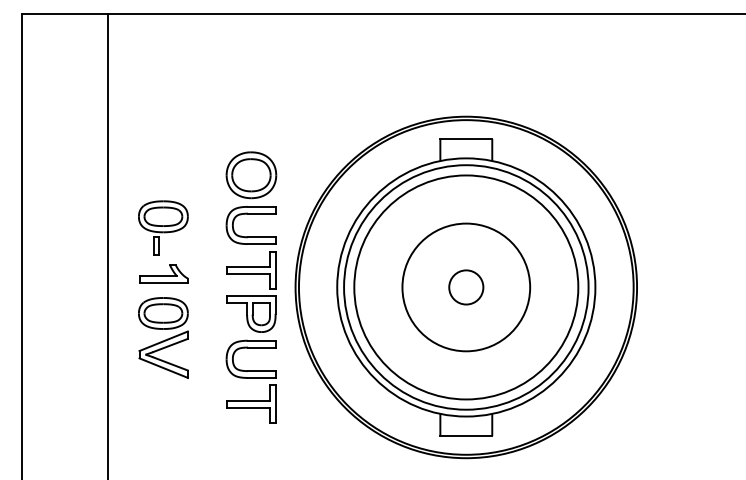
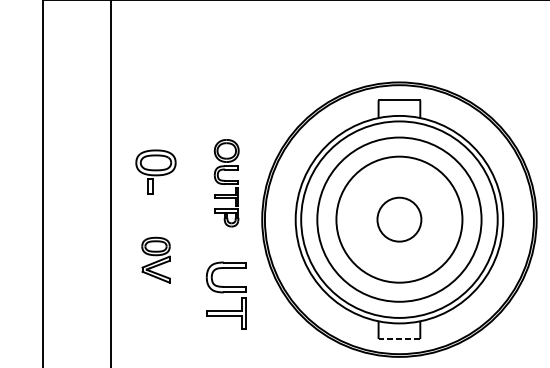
part: (251, 241) -> (226, 182), size x0.6
part: (163, 273) -> (156, 208), removed
circle: (466, 287) -> (399, 219), size x0.7
circle: (466, 287) -> (399, 219), size x1.6
circle: (466, 287) -> (399, 219), size x1.6
part: (163, 337) -> (156, 259), size x0.7
line: (466, 436) -> (399, 339), solid -> dashed

